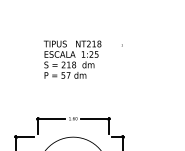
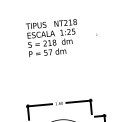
text: (72, 59) -> (52, 37), moved

